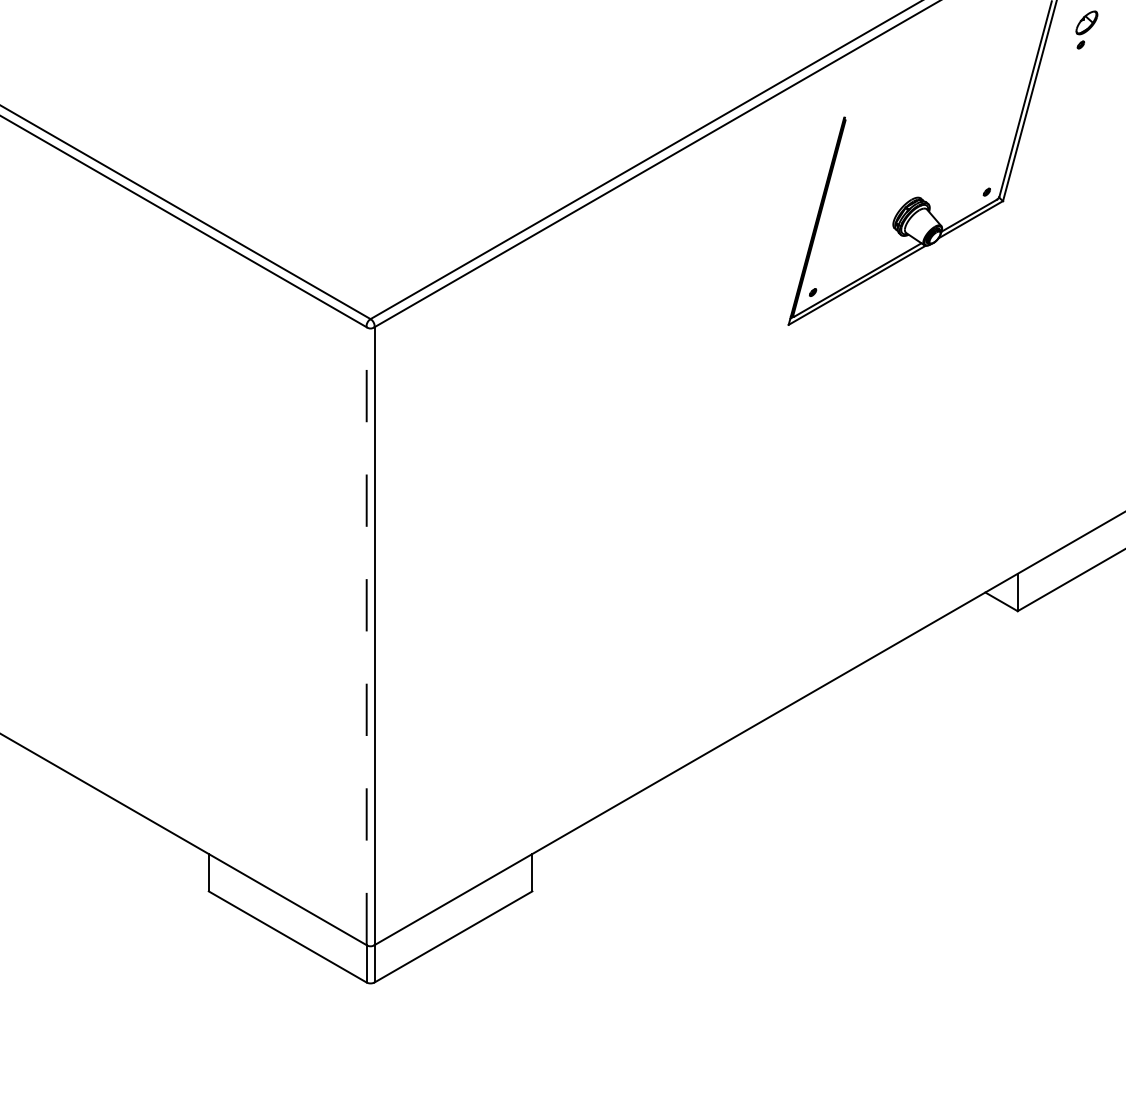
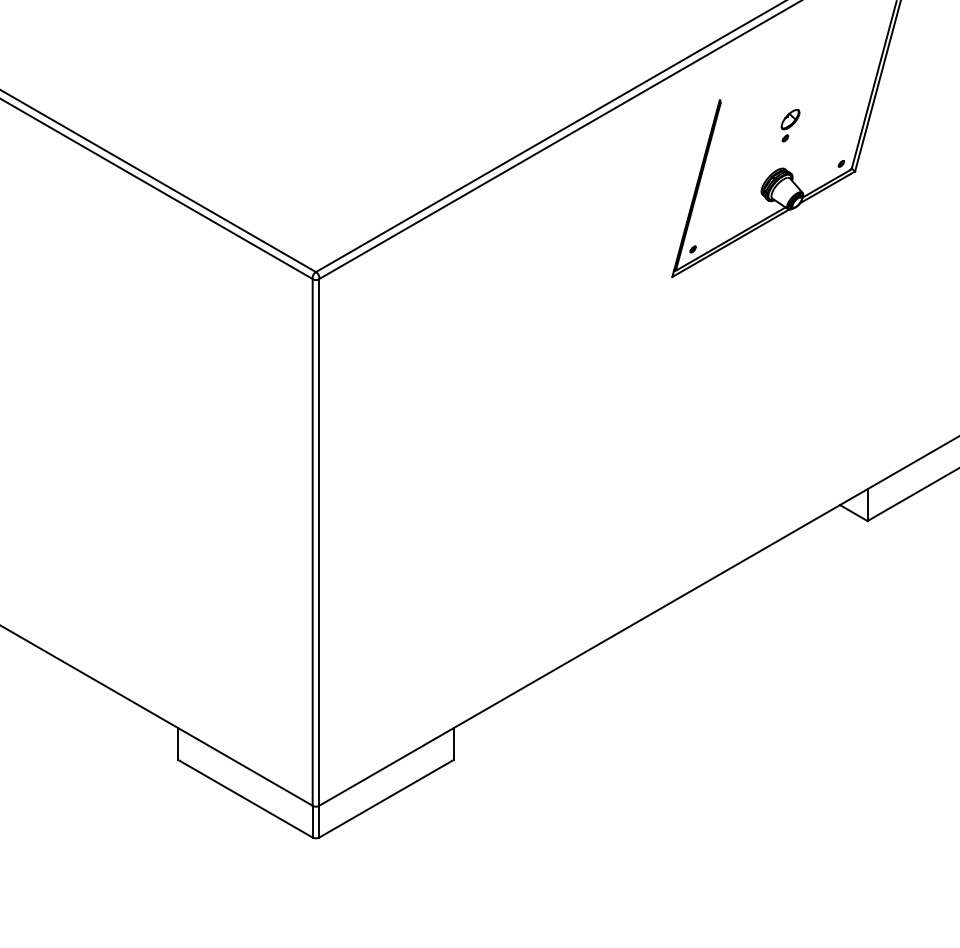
part: (1086, 29) -> (790, 125), moved
line: (366, 635) -> (312, 541), dashed -> solid

